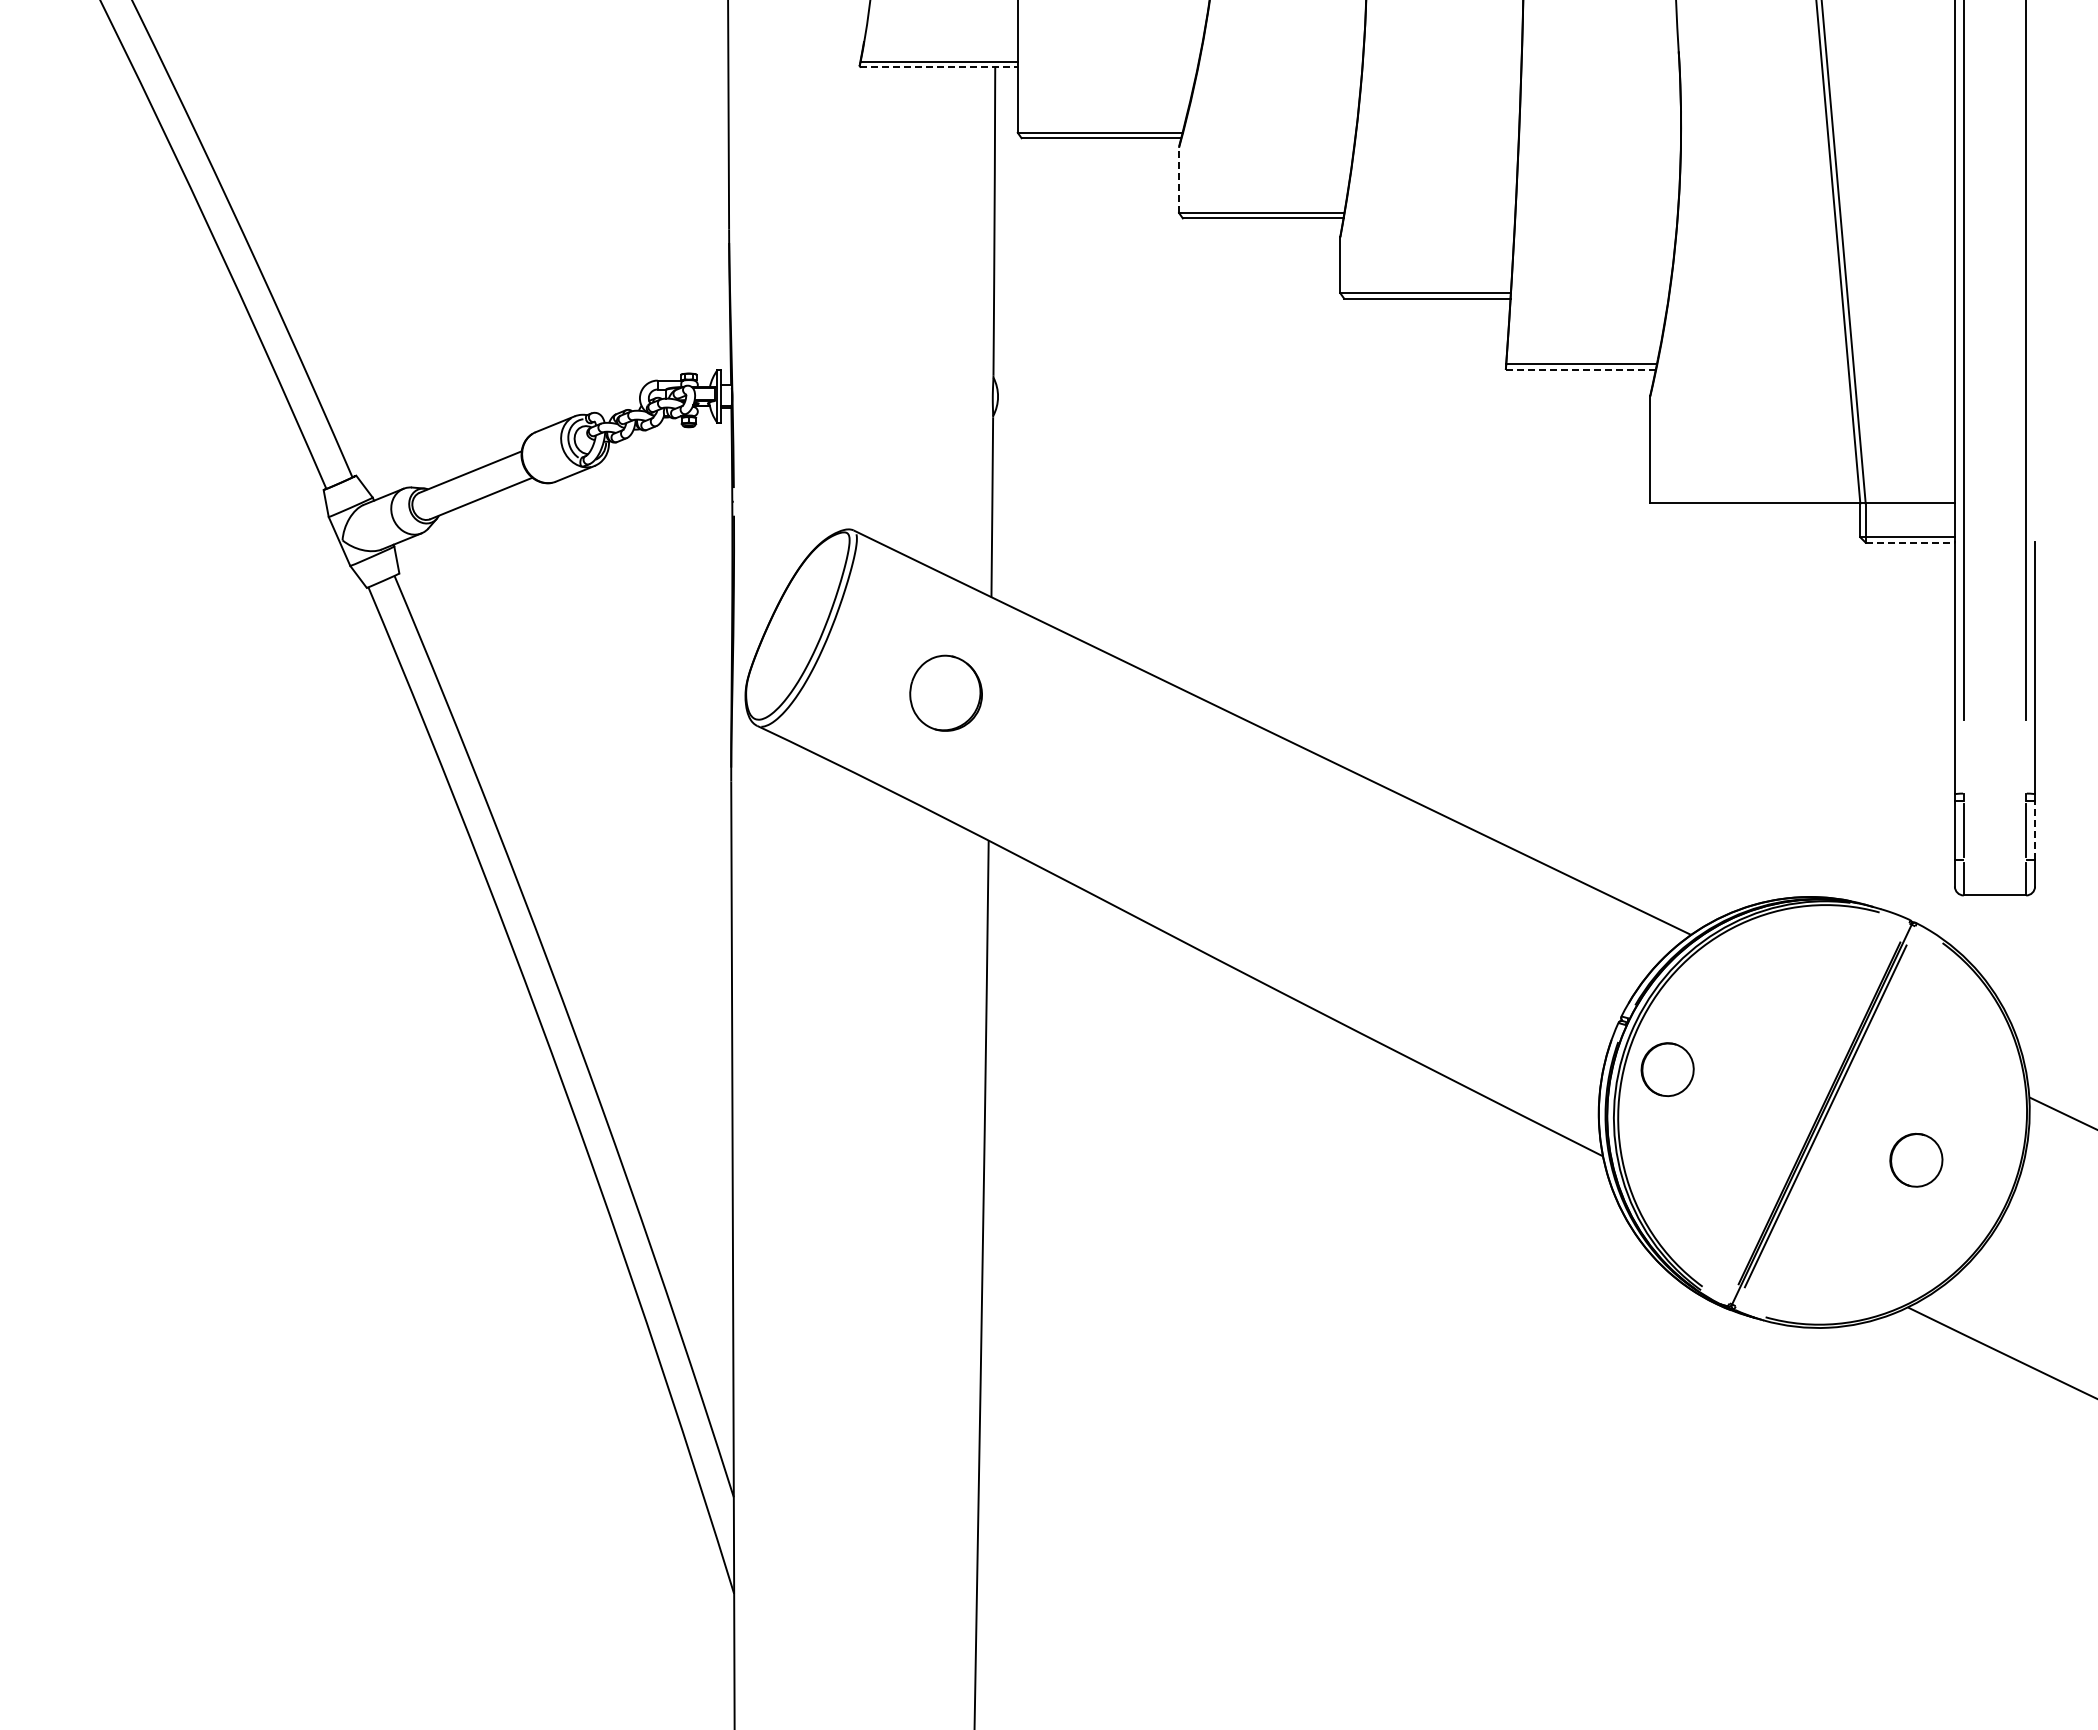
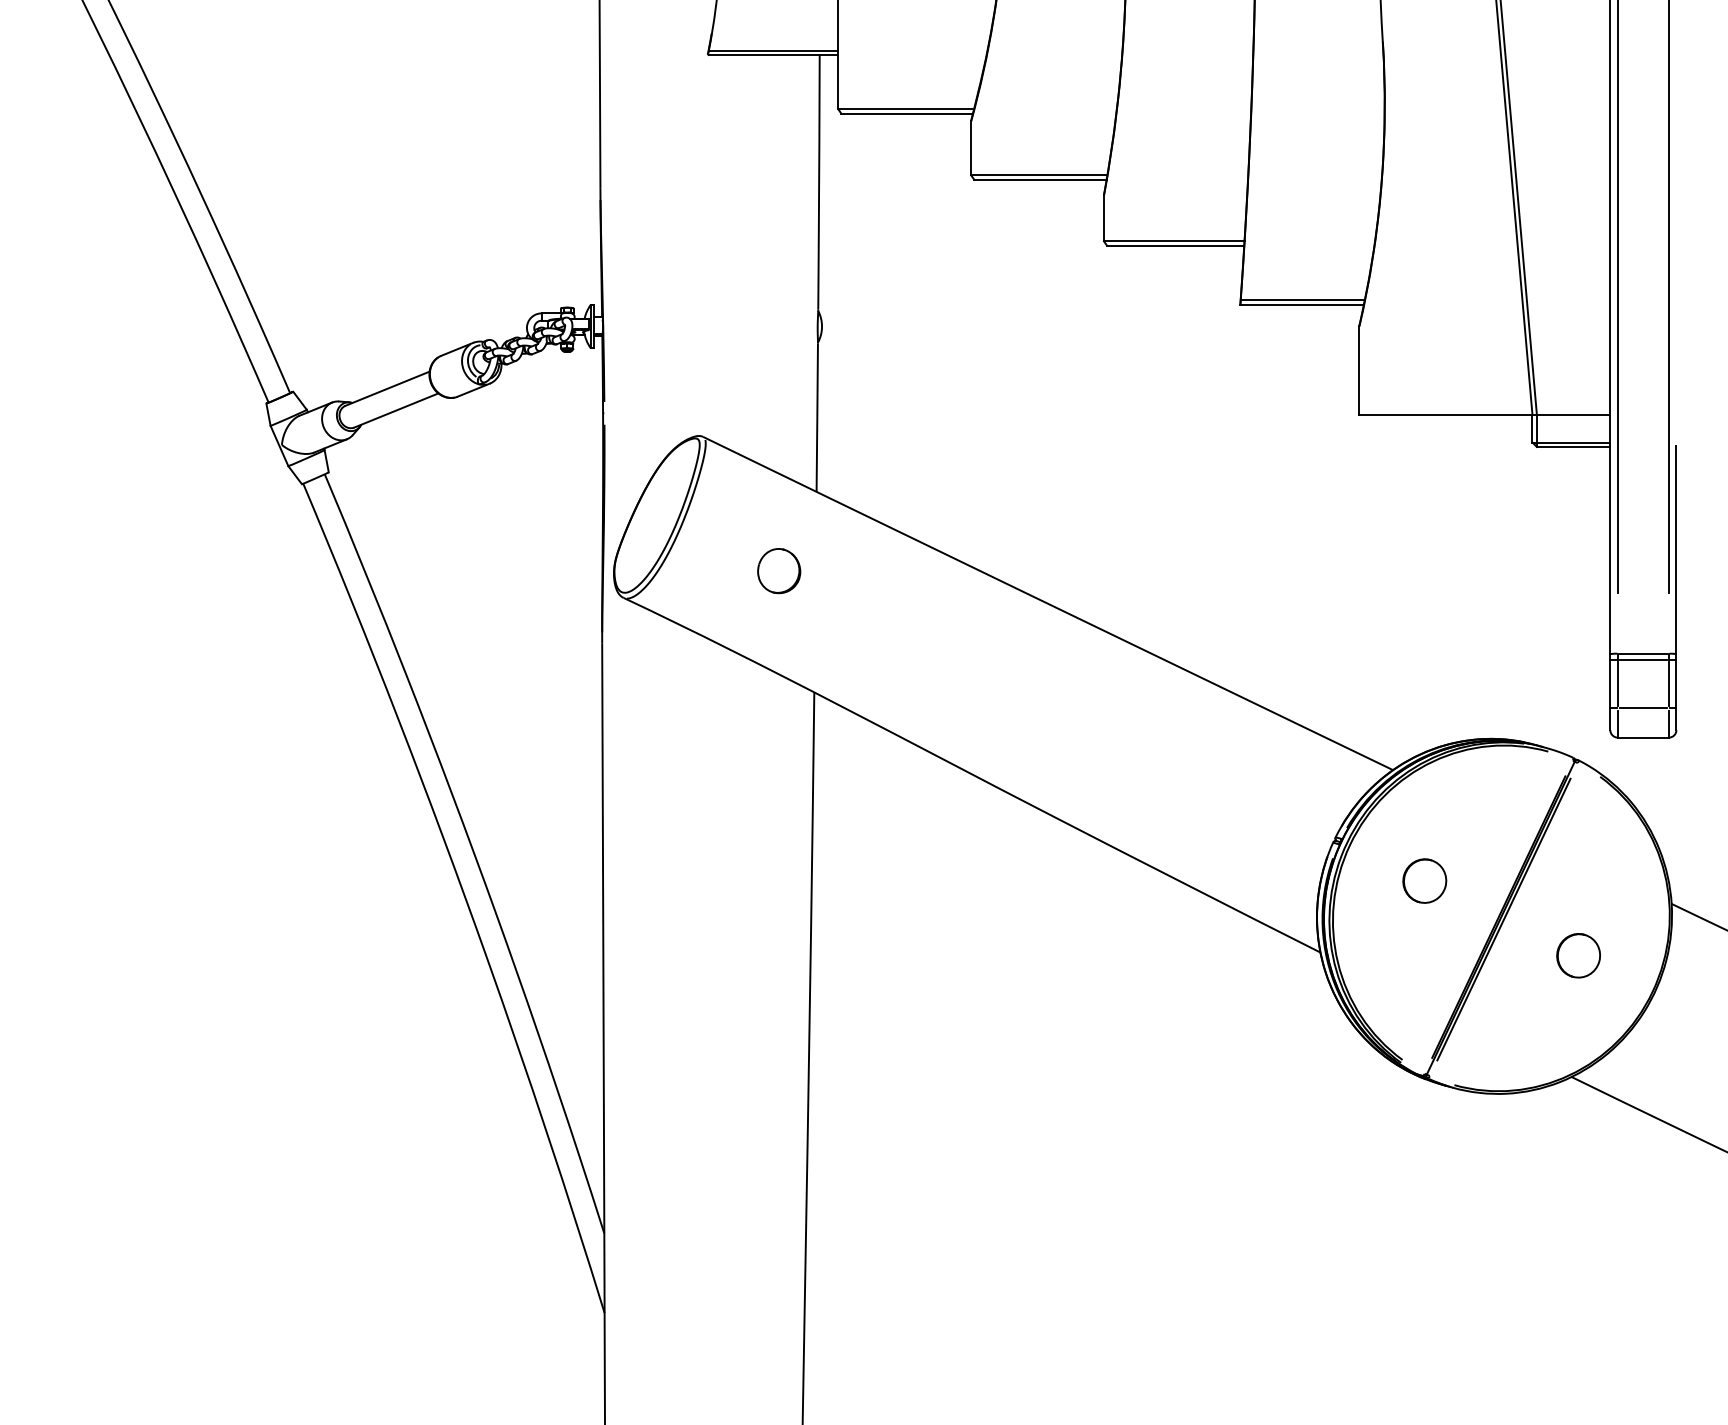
line: (939, 66) -> (773, 54), dashed -> solid
line: (1179, 180) -> (971, 148), dashed -> solid
line: (1580, 369) -> (1301, 304), dashed -> solid
line: (1910, 542) -> (1573, 446), dashed -> solid
part: (945, 693) -> (778, 571), size x0.71
line: (1994, 793) -> (1642, 653), added
line: (1994, 801) -> (1642, 660), added
line: (2035, 830) -> (1676, 684), dashed -> solid
line: (1994, 859) -> (1642, 707), added
part: (1667, 1069) -> (1424, 880), moved

